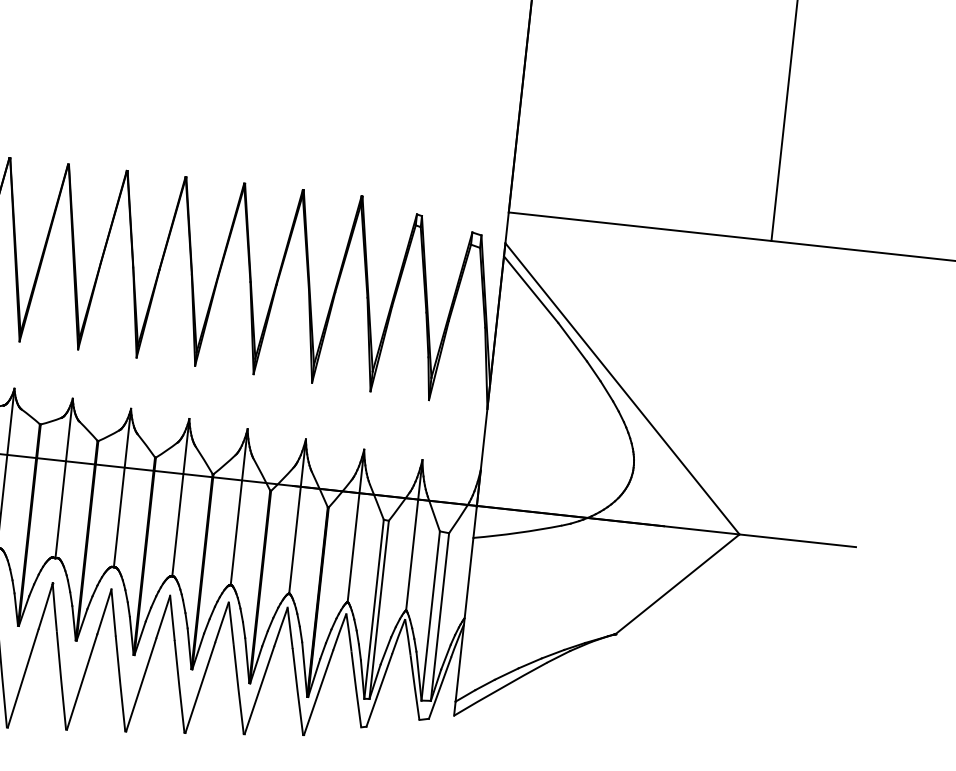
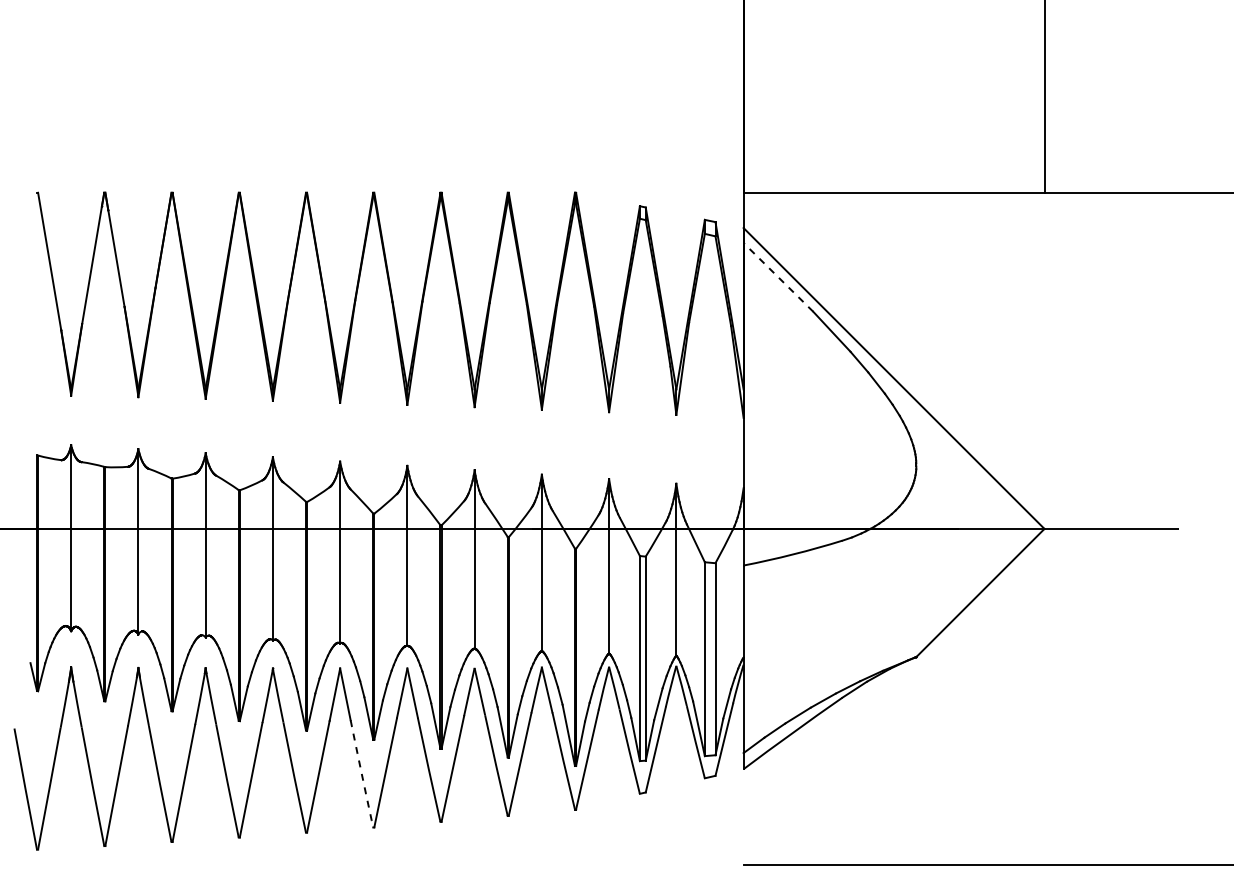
line: (531, 289) -> (778, 277), solid -> dashed
arc: (120, 683) -> (361, 773), solid -> dashed

